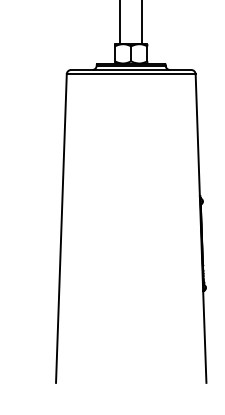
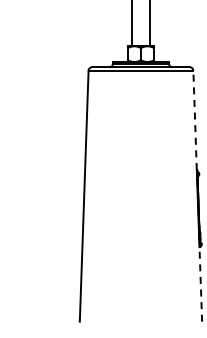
line: (198, 135) -> (195, 120), solid -> dashed
line: (204, 335) -> (200, 283), solid -> dashed

